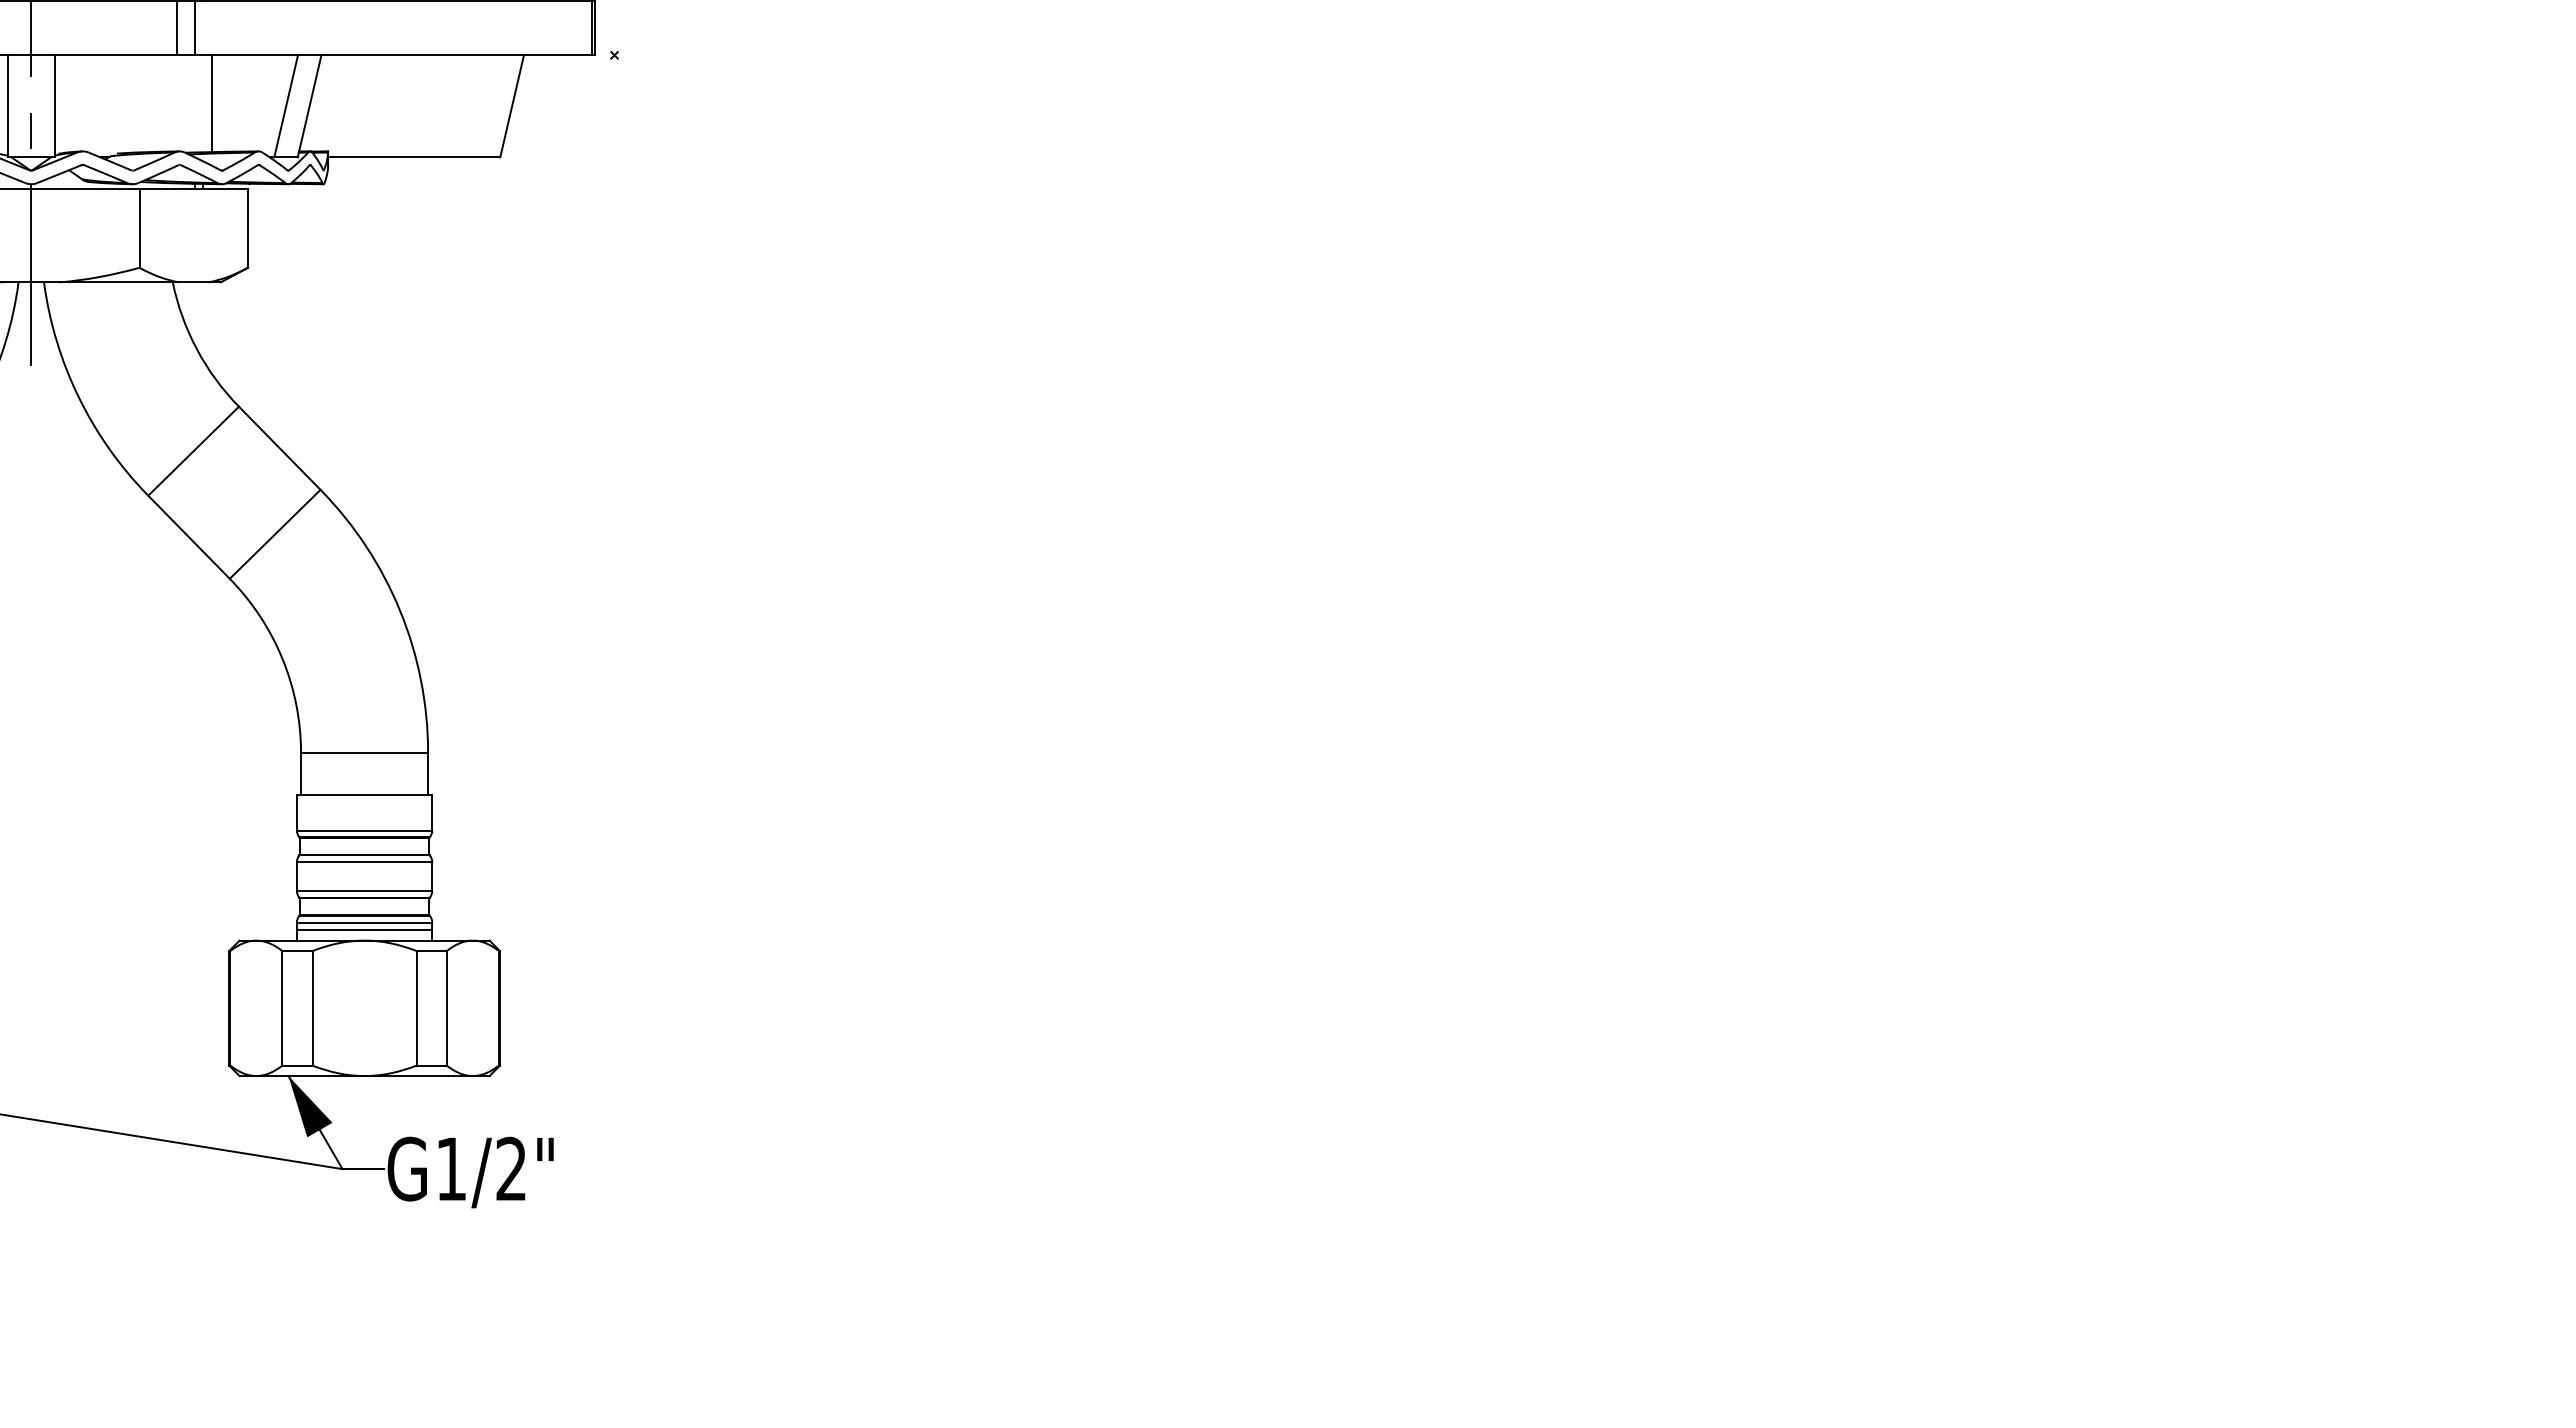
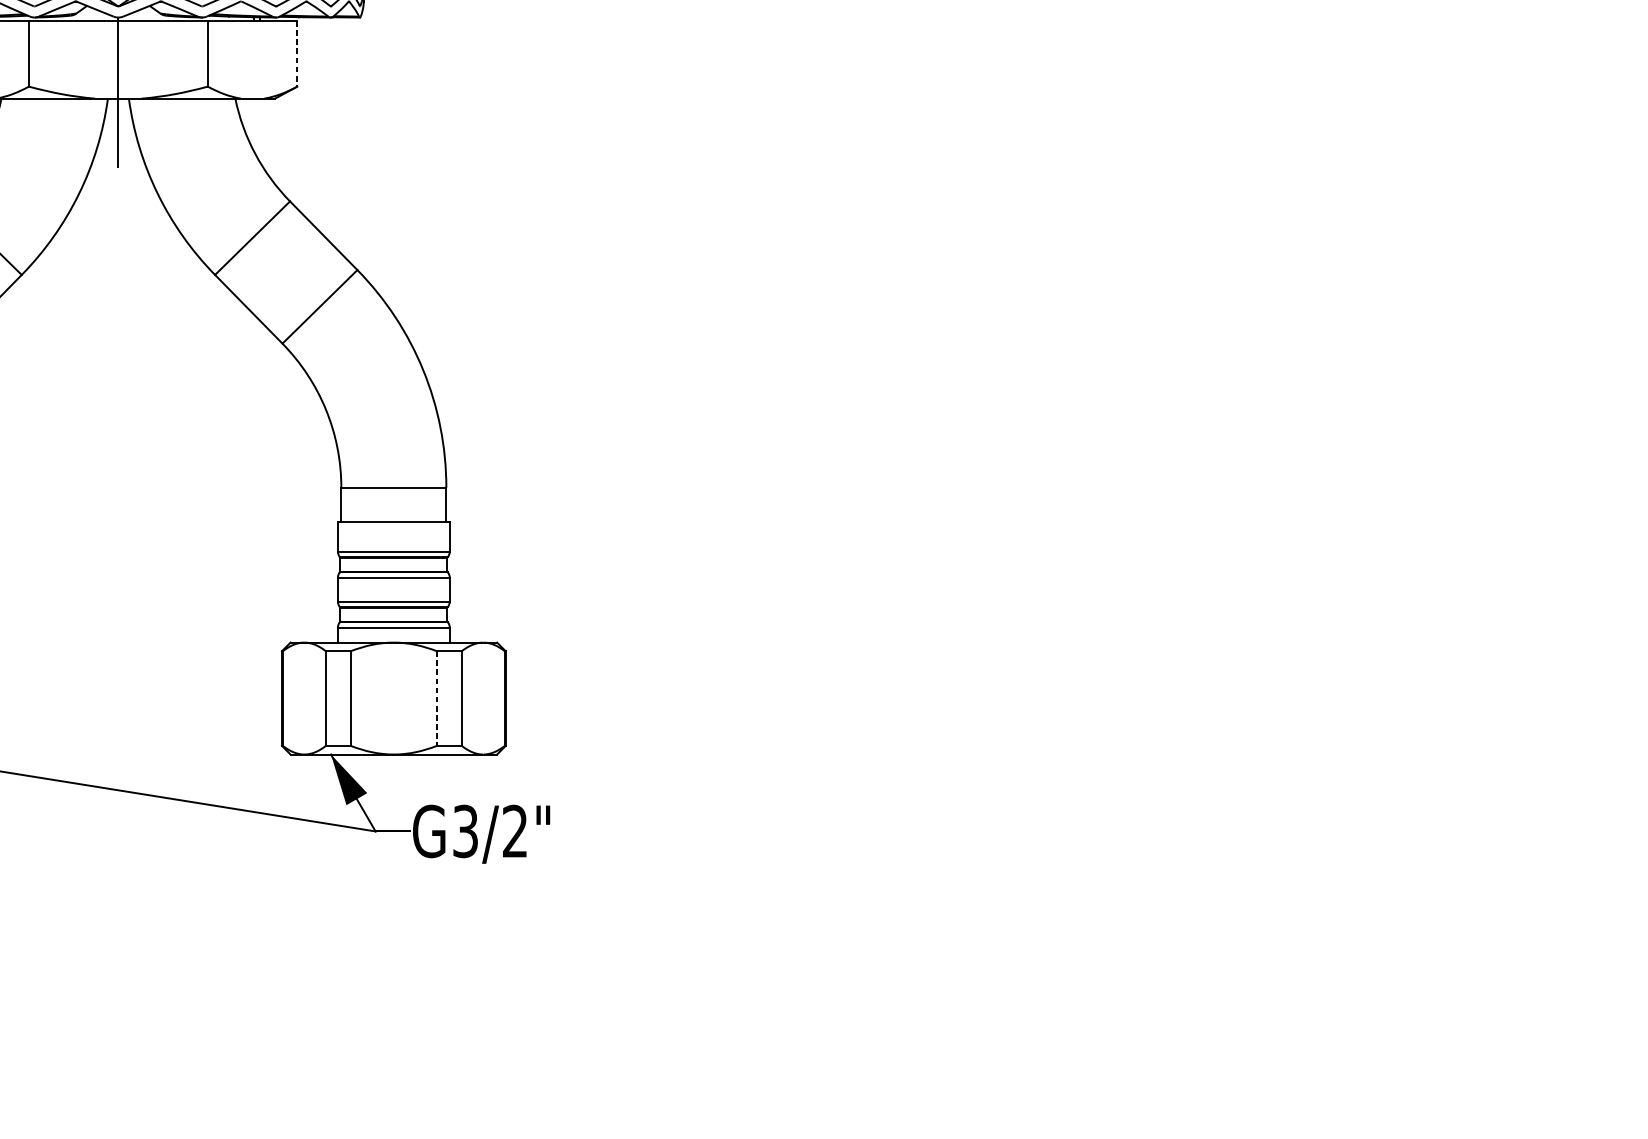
line: (247, 228) -> (297, 54), solid -> dashed
line: (364, 930) -> (393, 634), removed
line: (416, 1008) -> (436, 698), solid -> dashed
text: (451, 1168) -> (465, 830), G1/2" -> G3/2"

